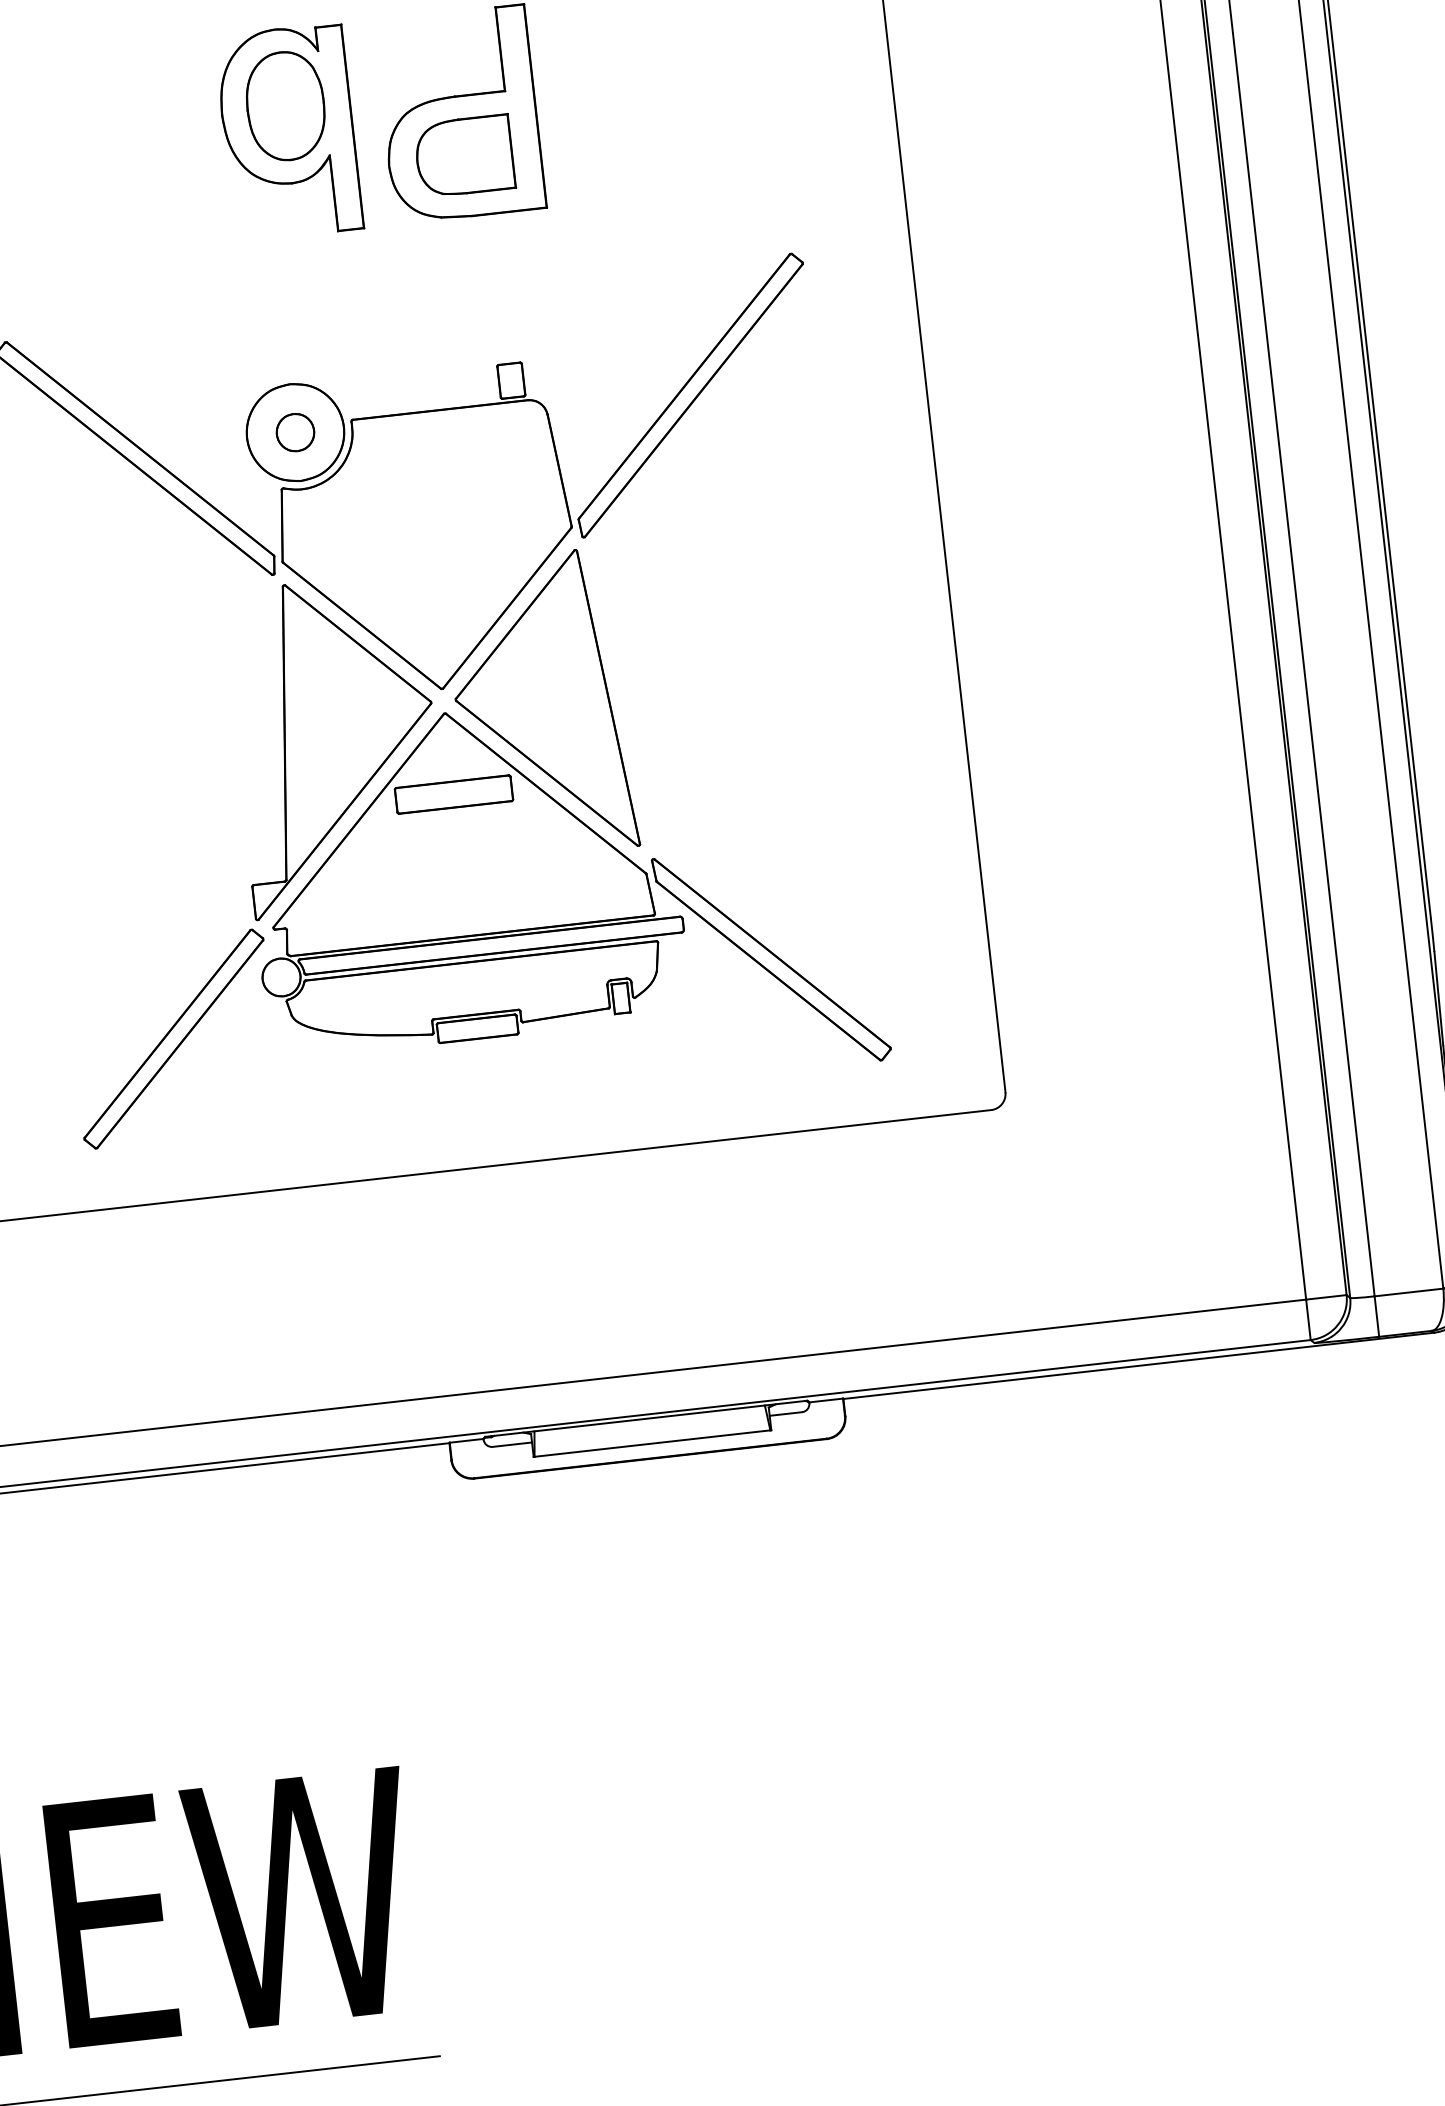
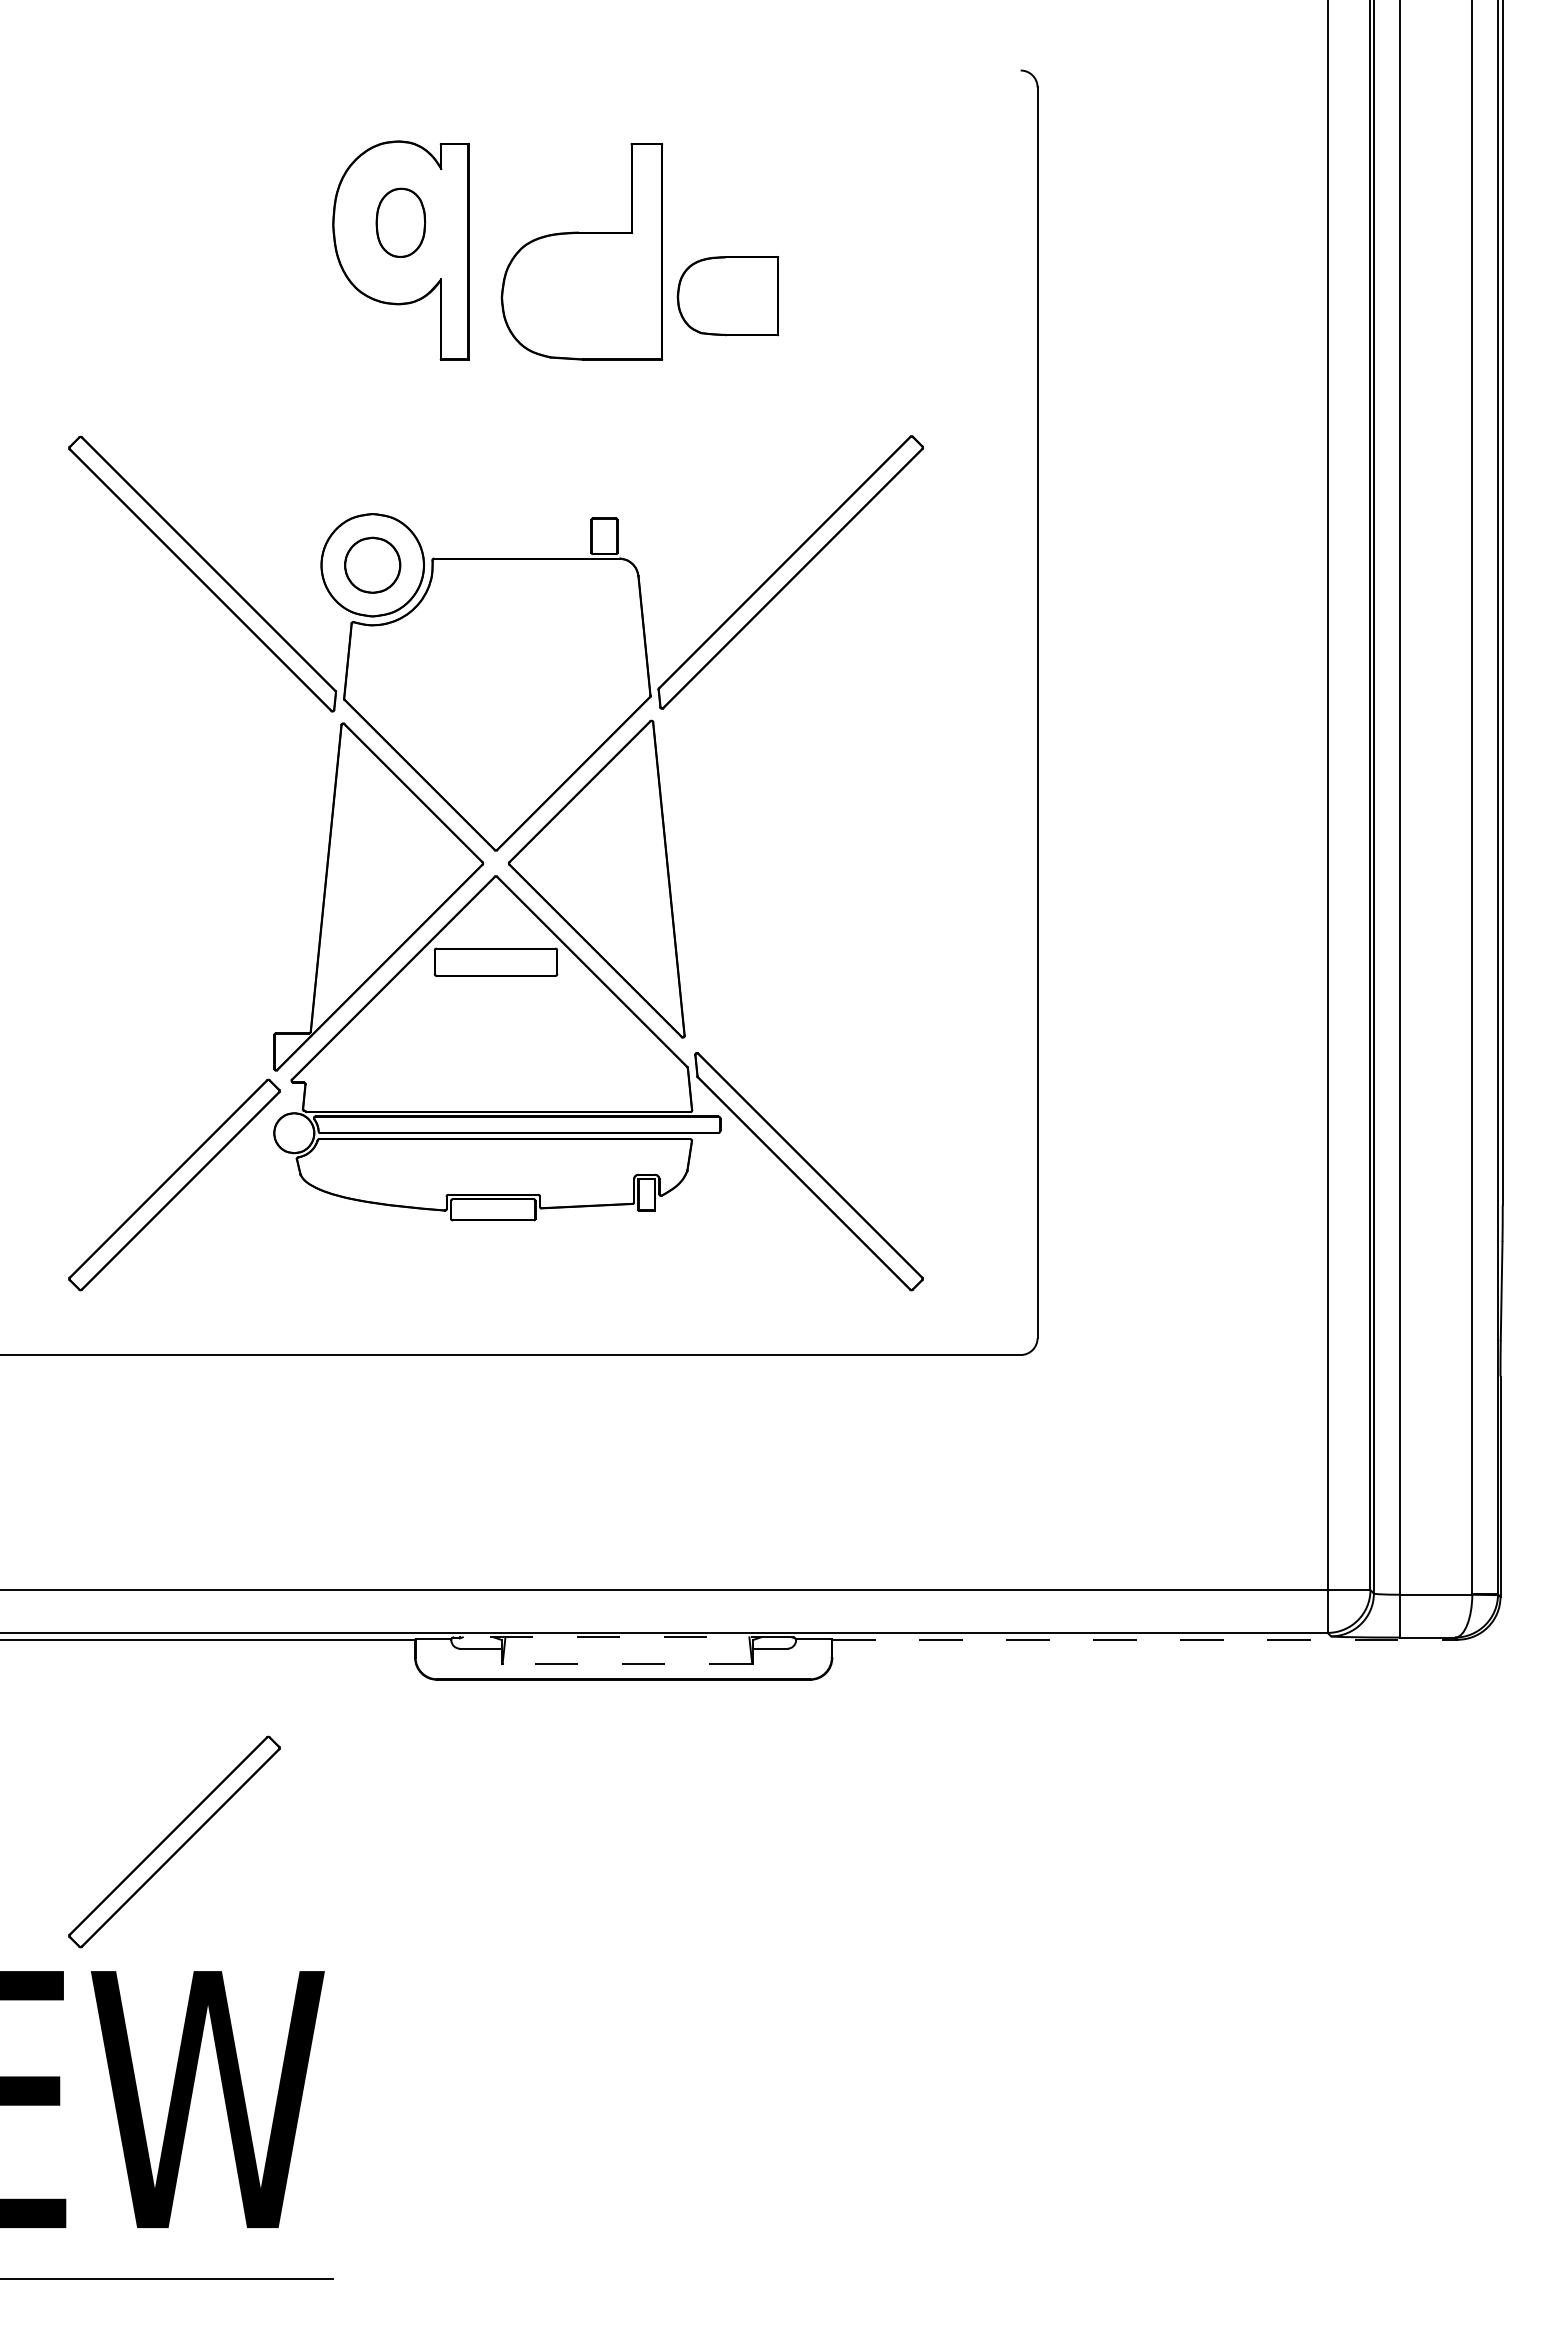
part: (285, 105) -> (400, 222), size x0.6
part: (464, 156) -> (727, 296), moved
part: (295, 431) -> (372, 564), size x1.4
line: (1138, 1365) -> (1144, 1639), solid -> dashed
line: (645, 1418) -> (623, 1637), solid -> dashed
line: (652, 1443) -> (627, 1663), solid -> dashed
part: (243, 1659) -> (174, 1841), added

